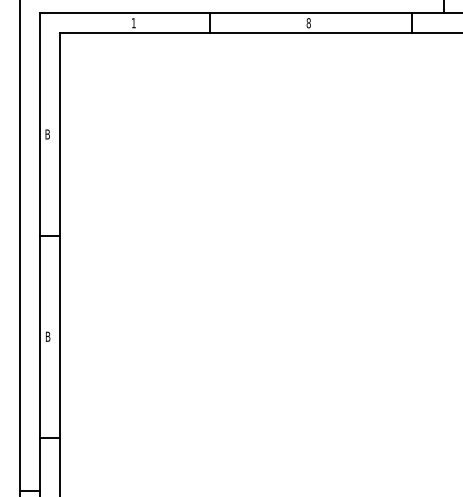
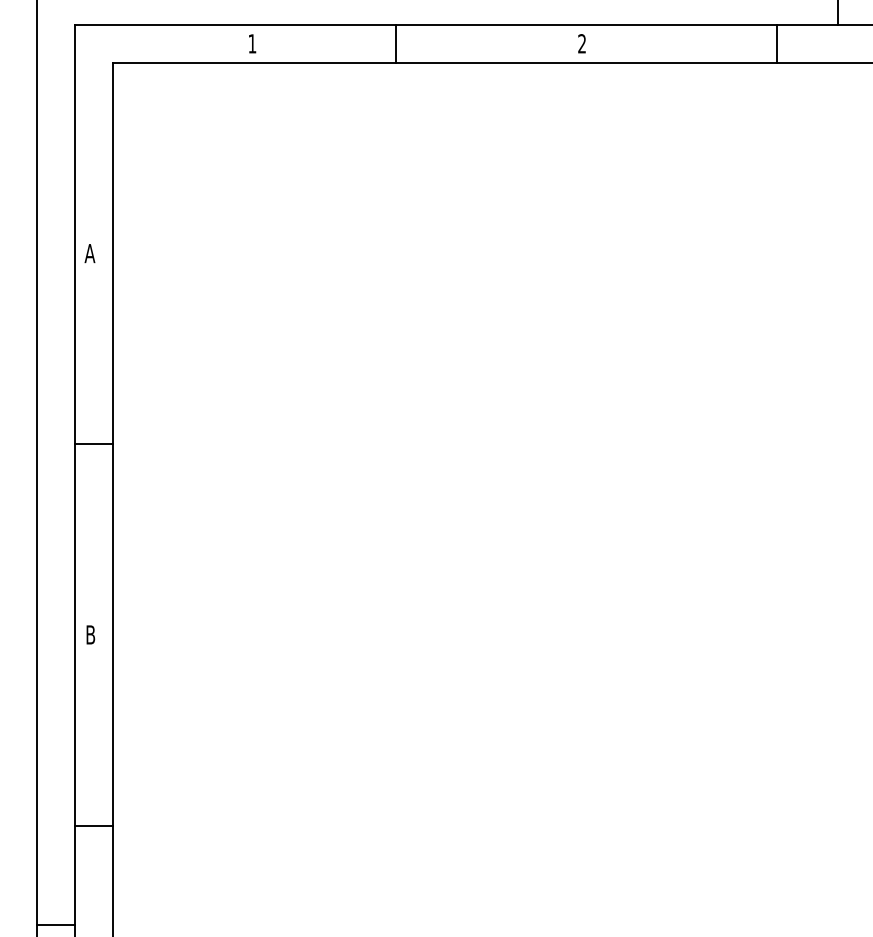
text: (308, 23) -> (581, 44), 8 -> 2
text: (47, 134) -> (89, 253), B -> A

